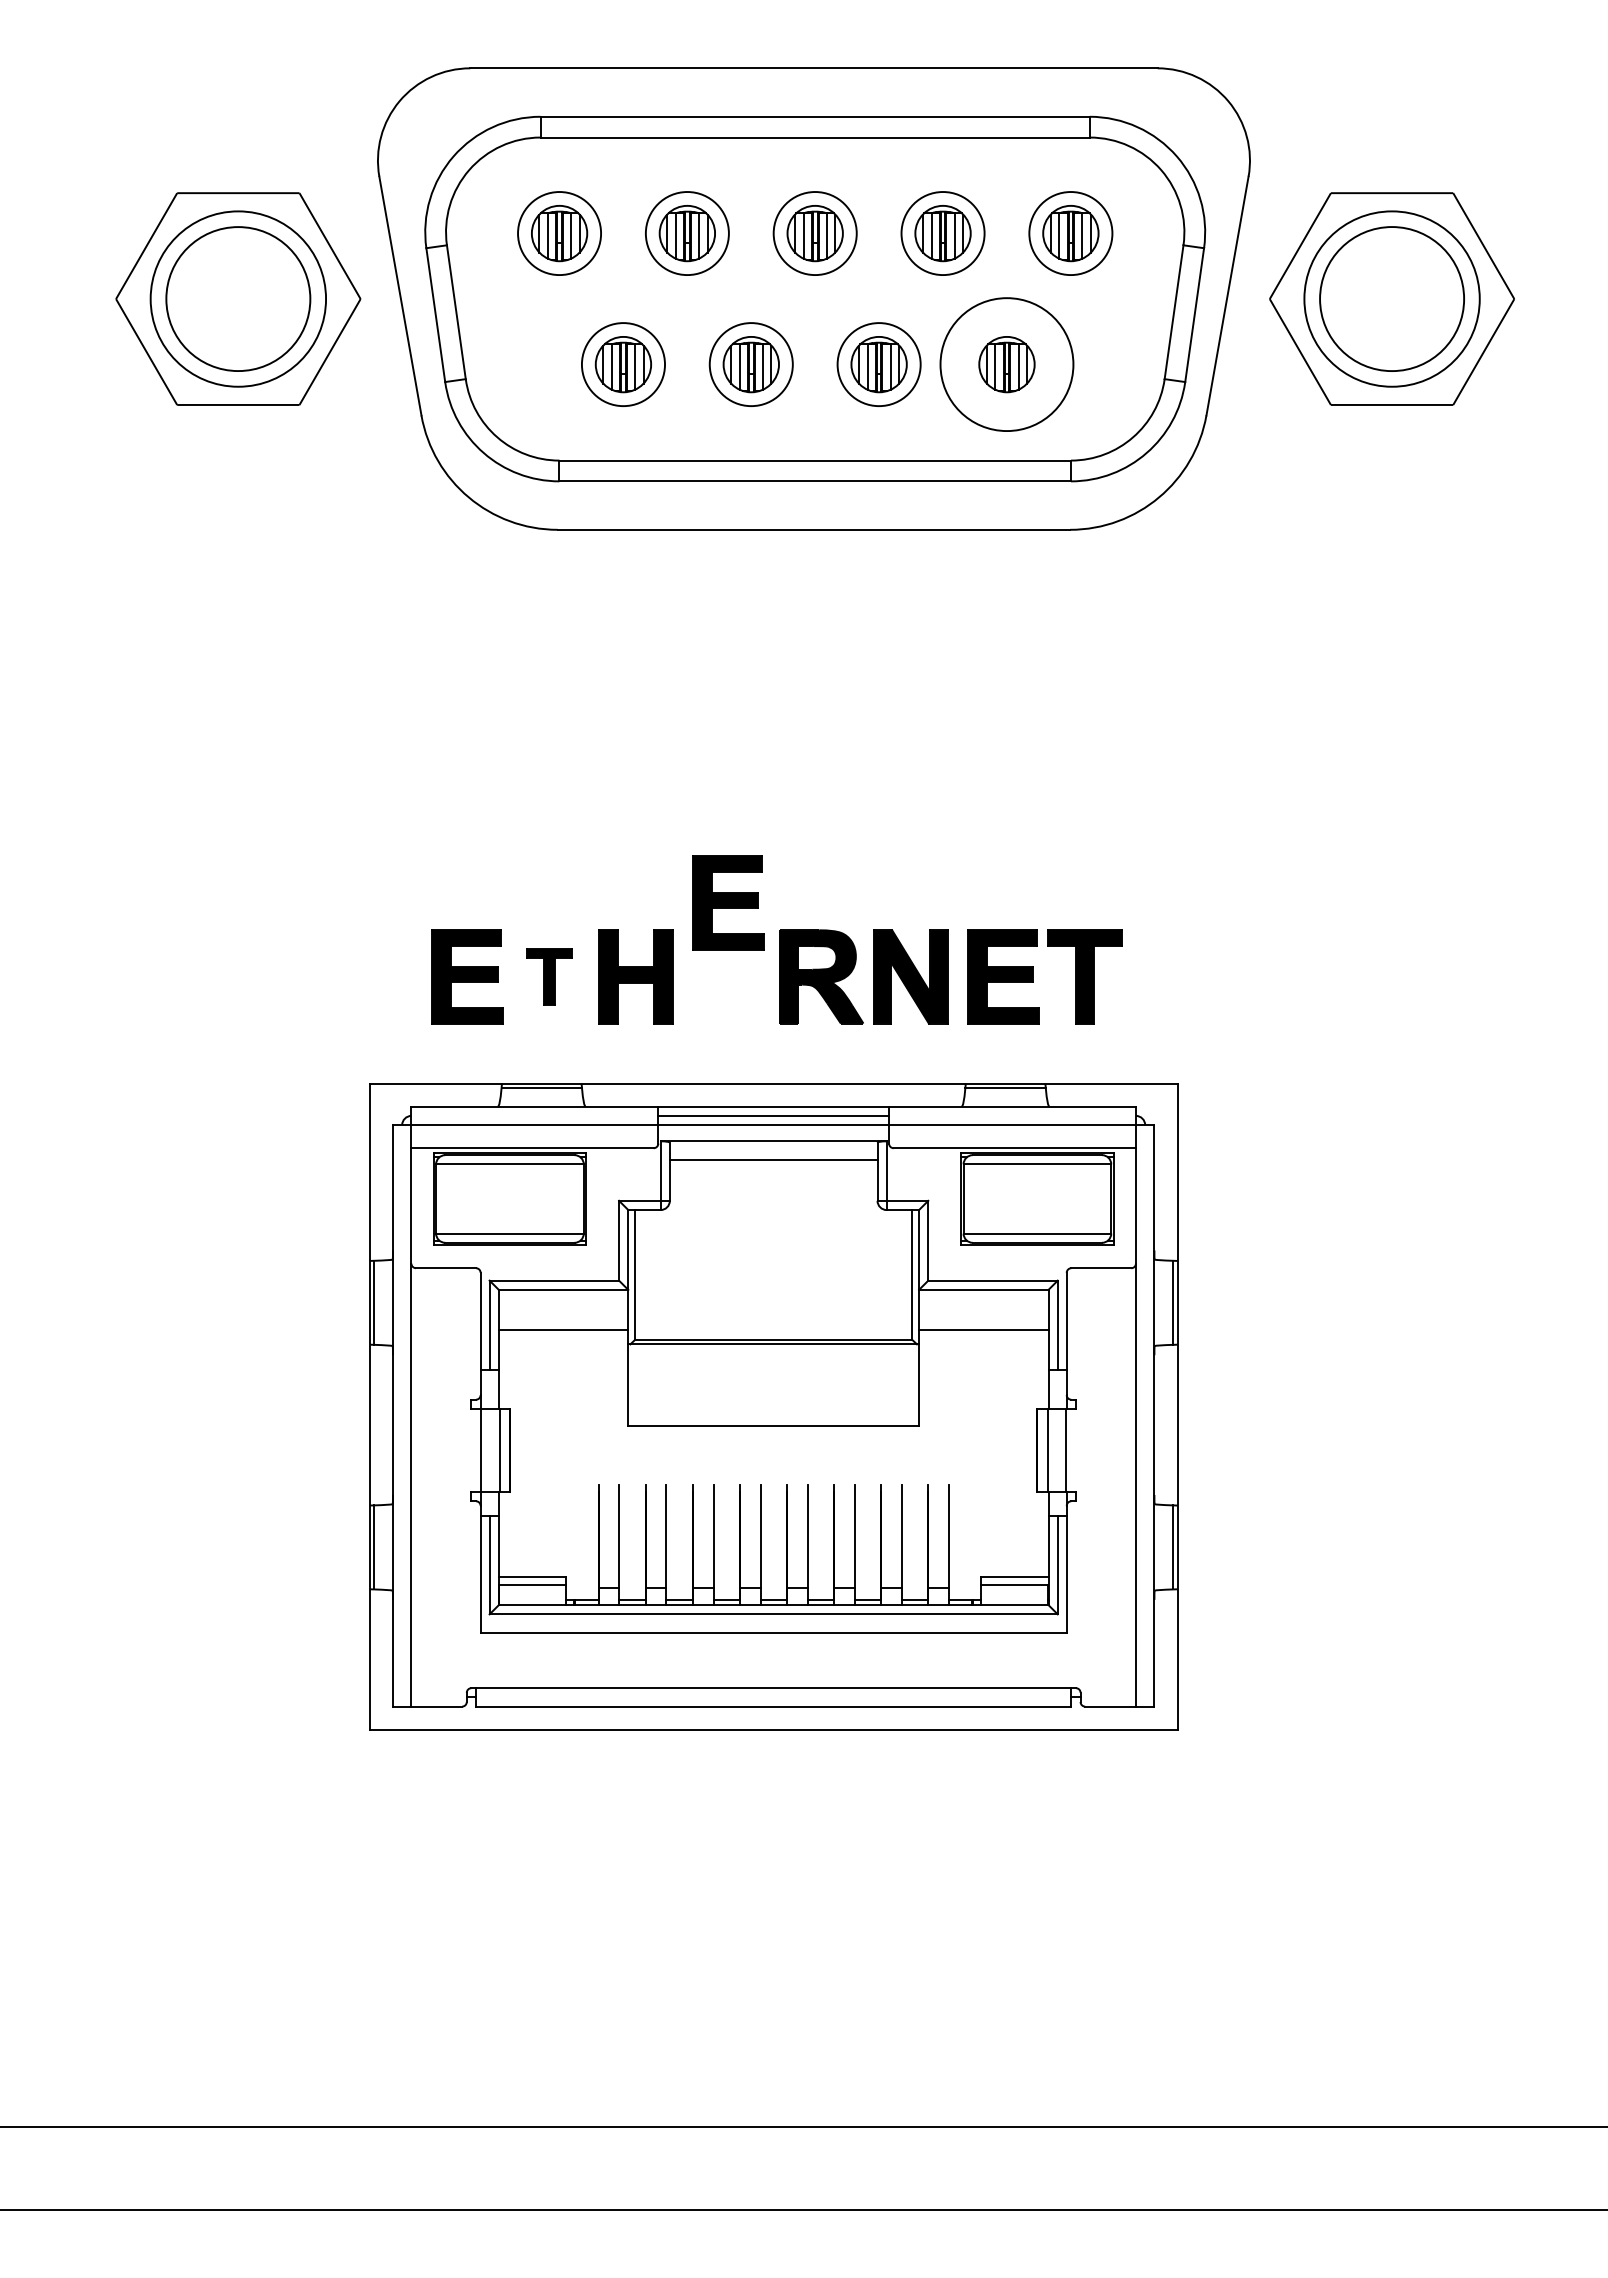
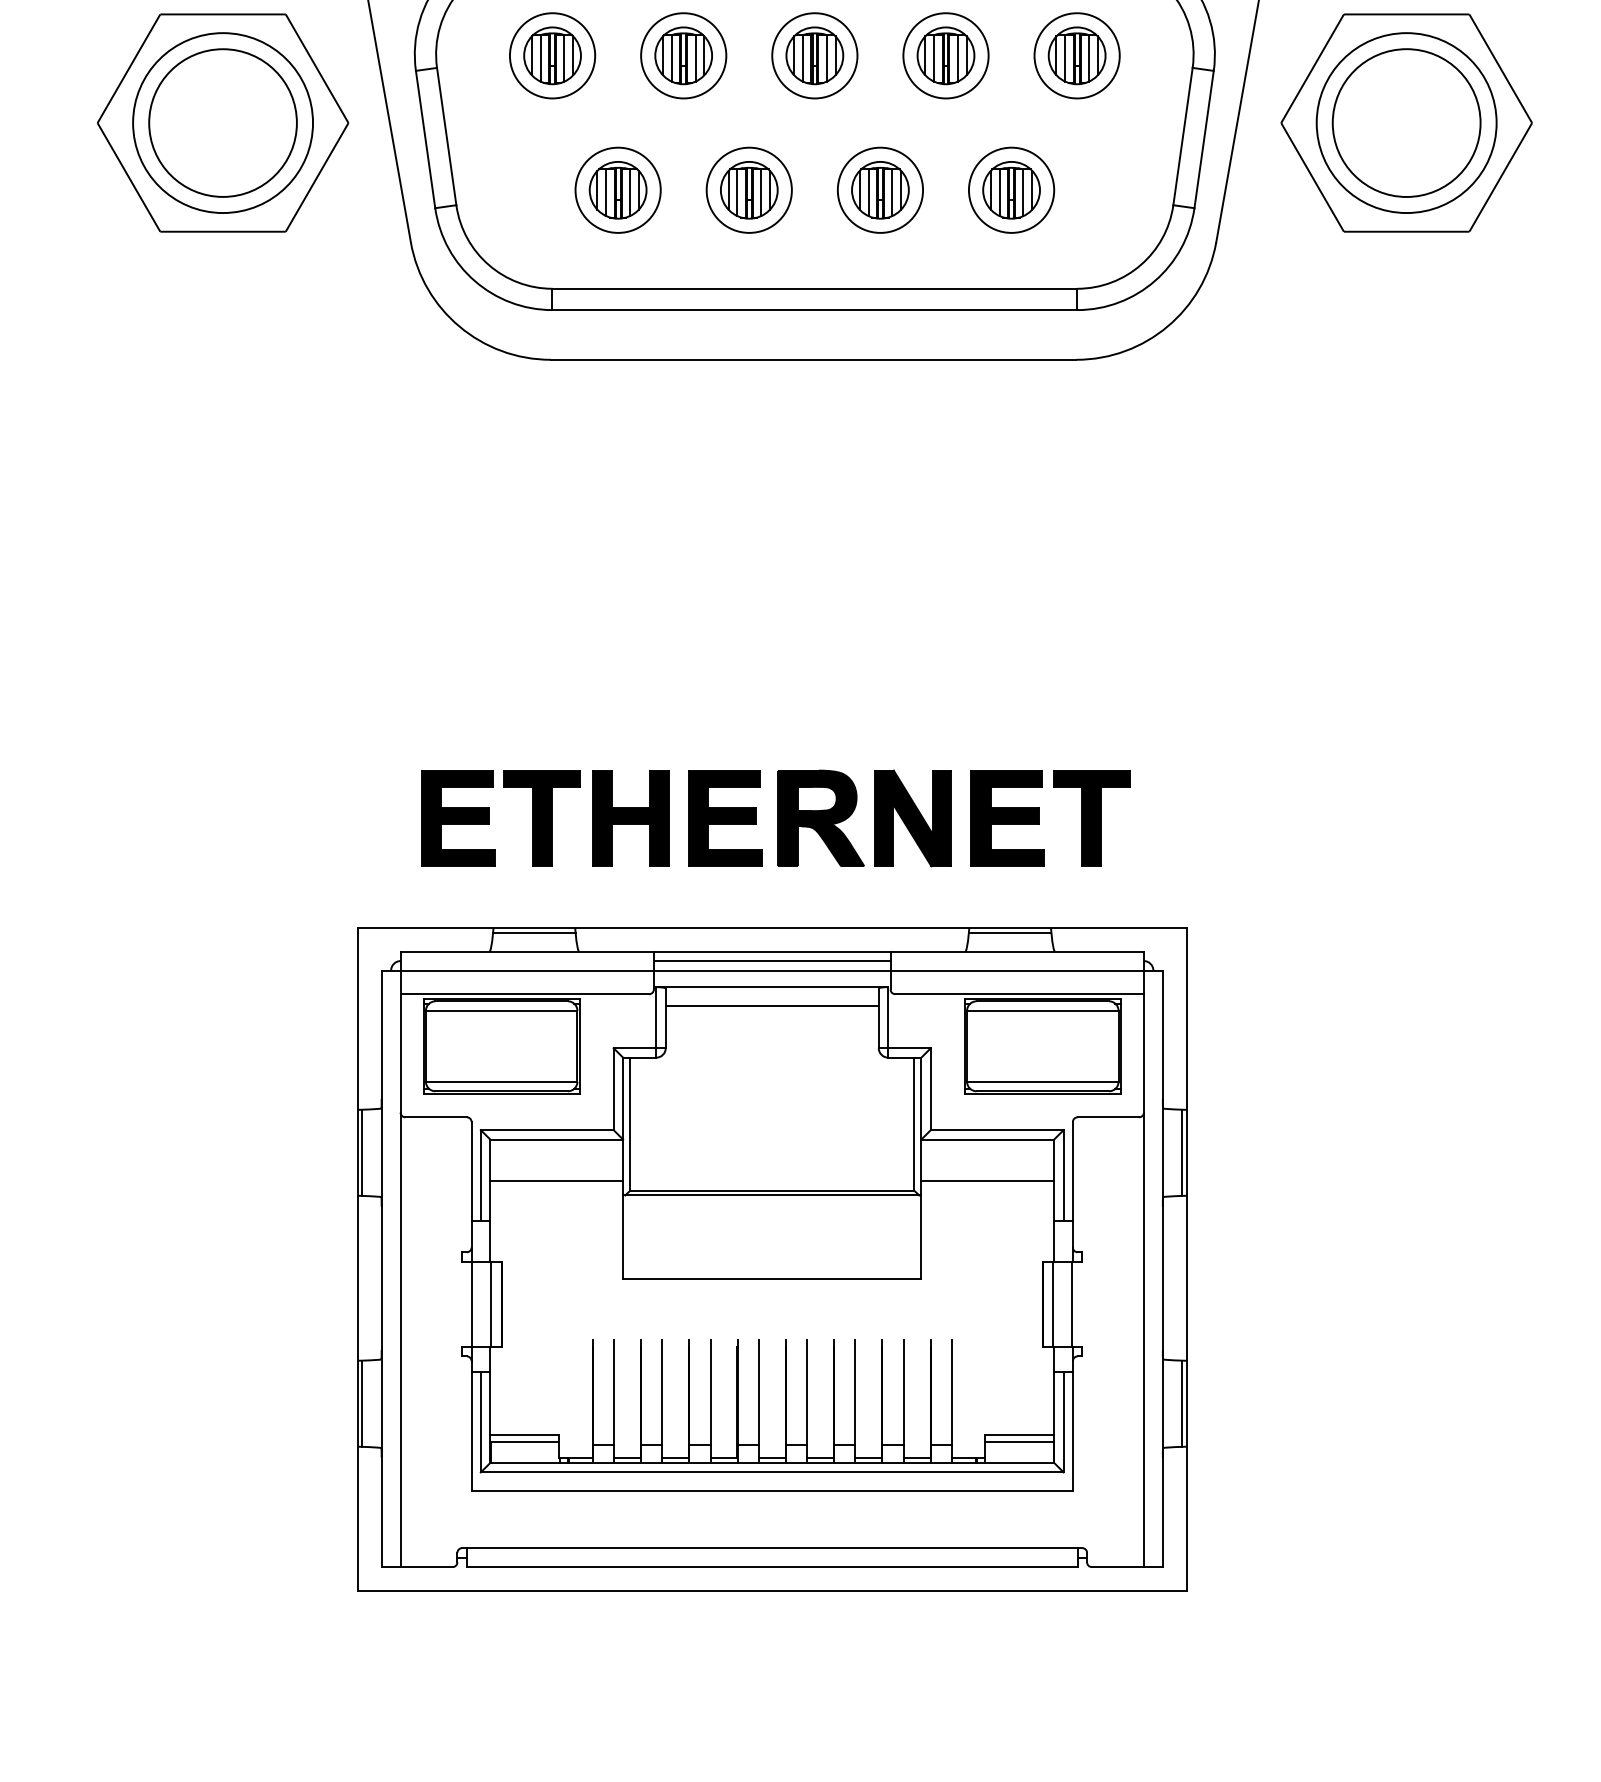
circle: (1006, 364) -> (1011, 190), size x0.62
part: (728, 902) -> (725, 818), moved
part: (549, 976) -> (542, 818), size x1.67

